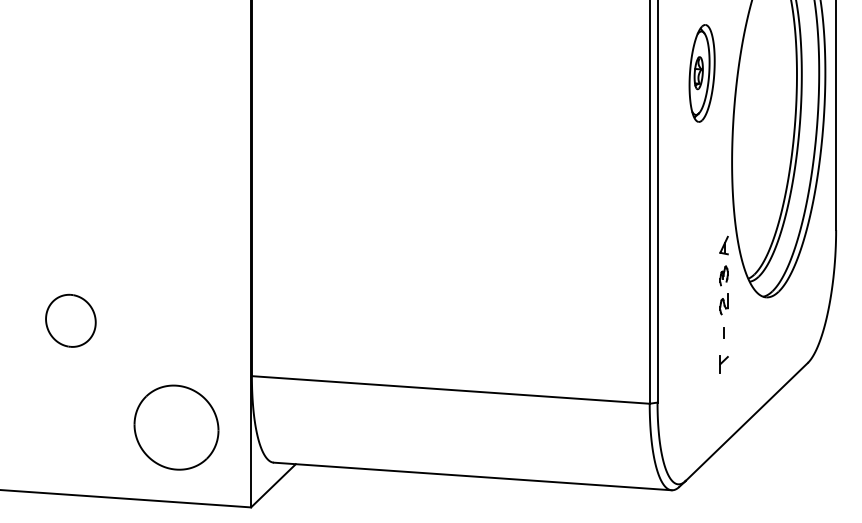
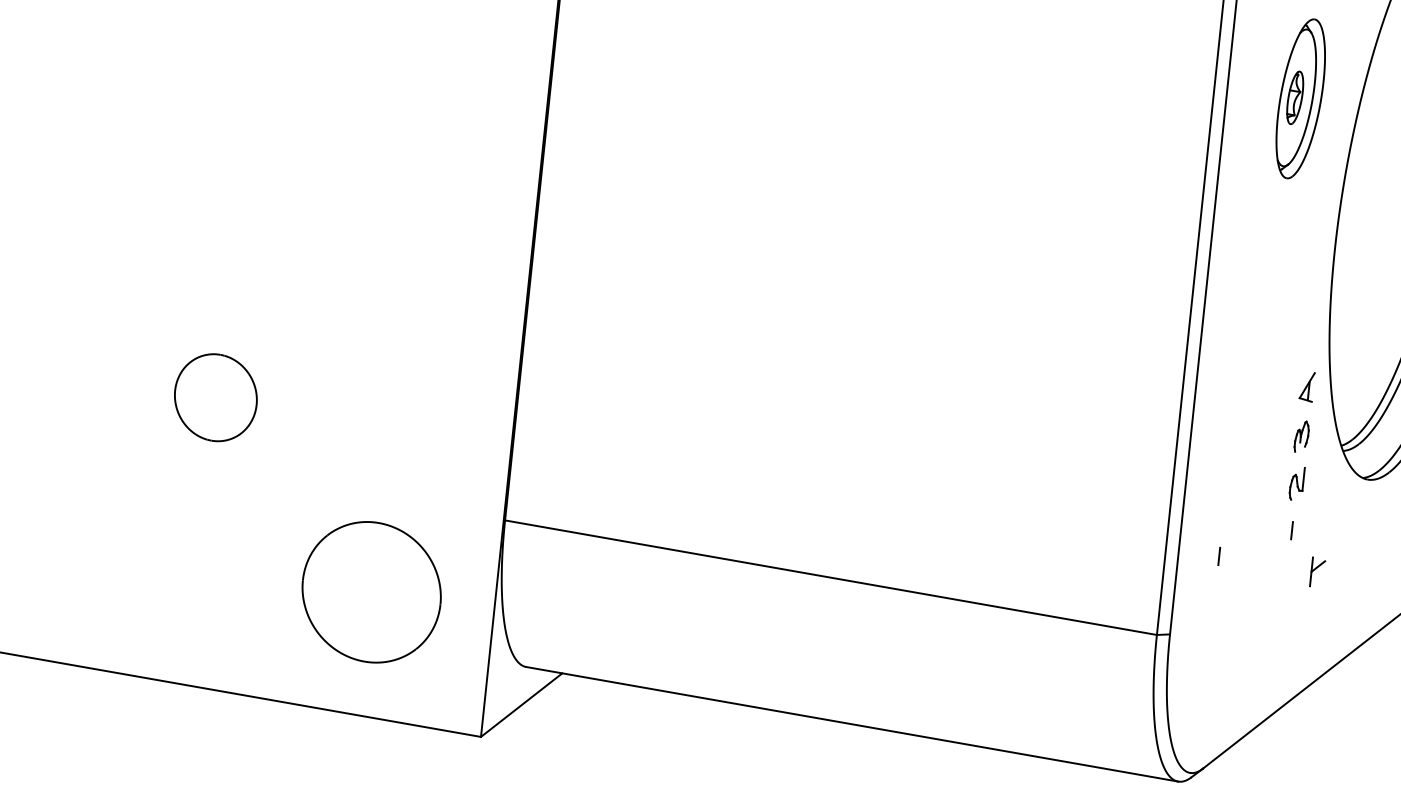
line: (681, 352) -> (1218, 555), added
part: (723, 364) -> (1316, 572), moved

